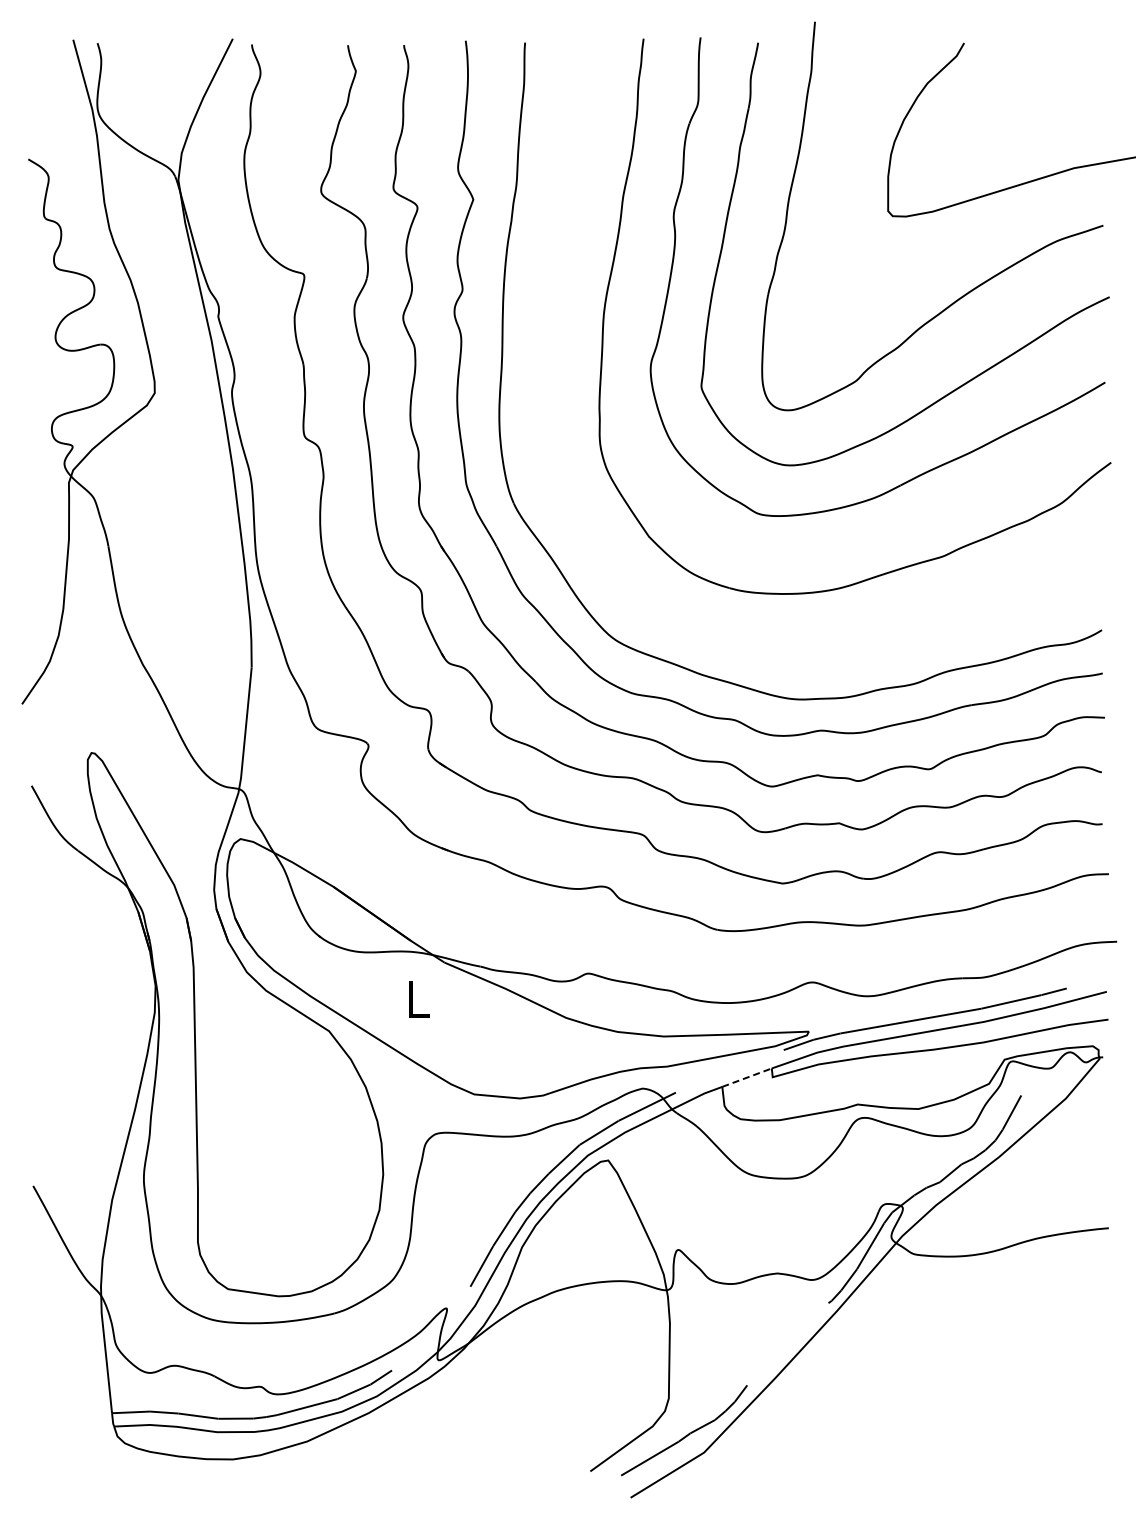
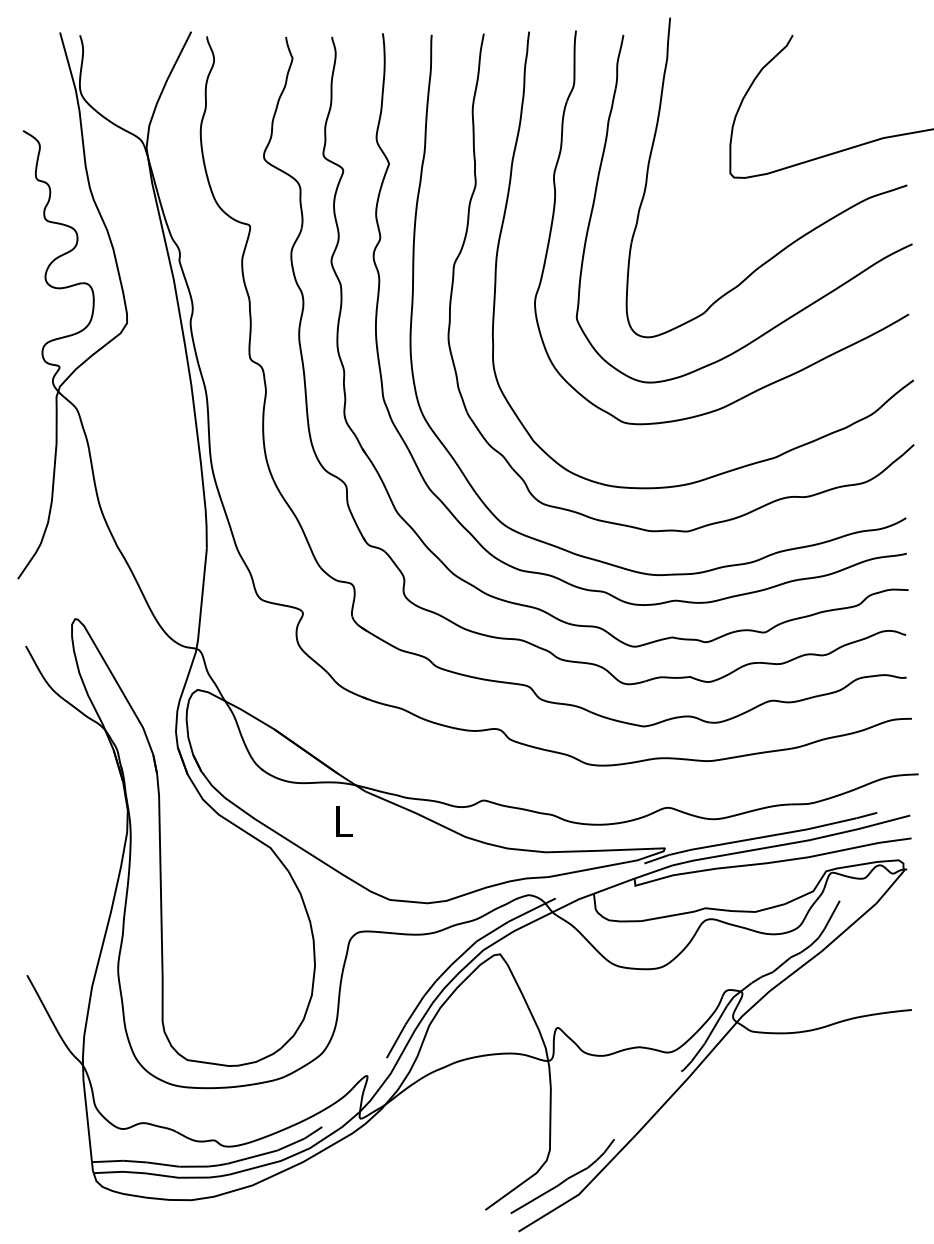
part: (568, 283) -> (467, 232), added
line: (747, 1077) -> (614, 886), dashed -> solid

